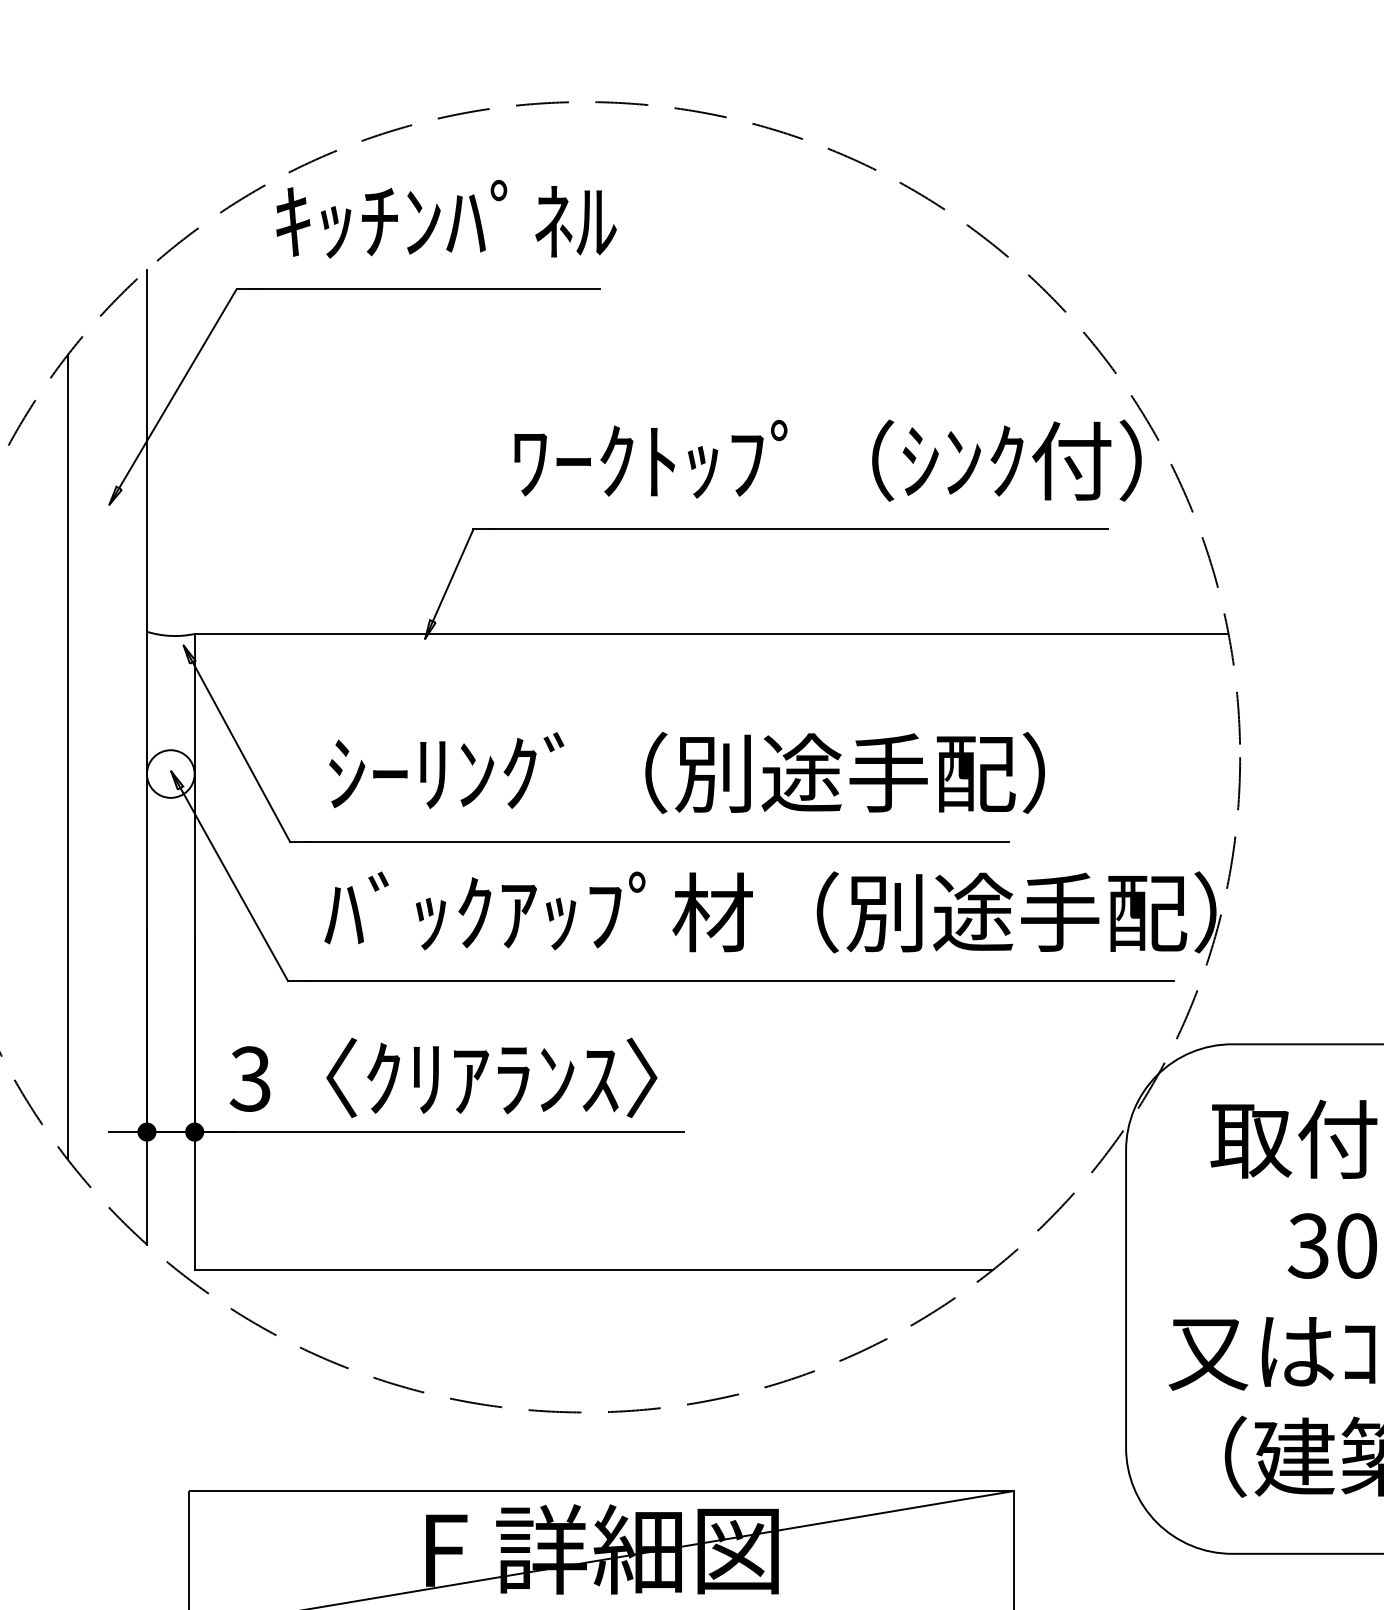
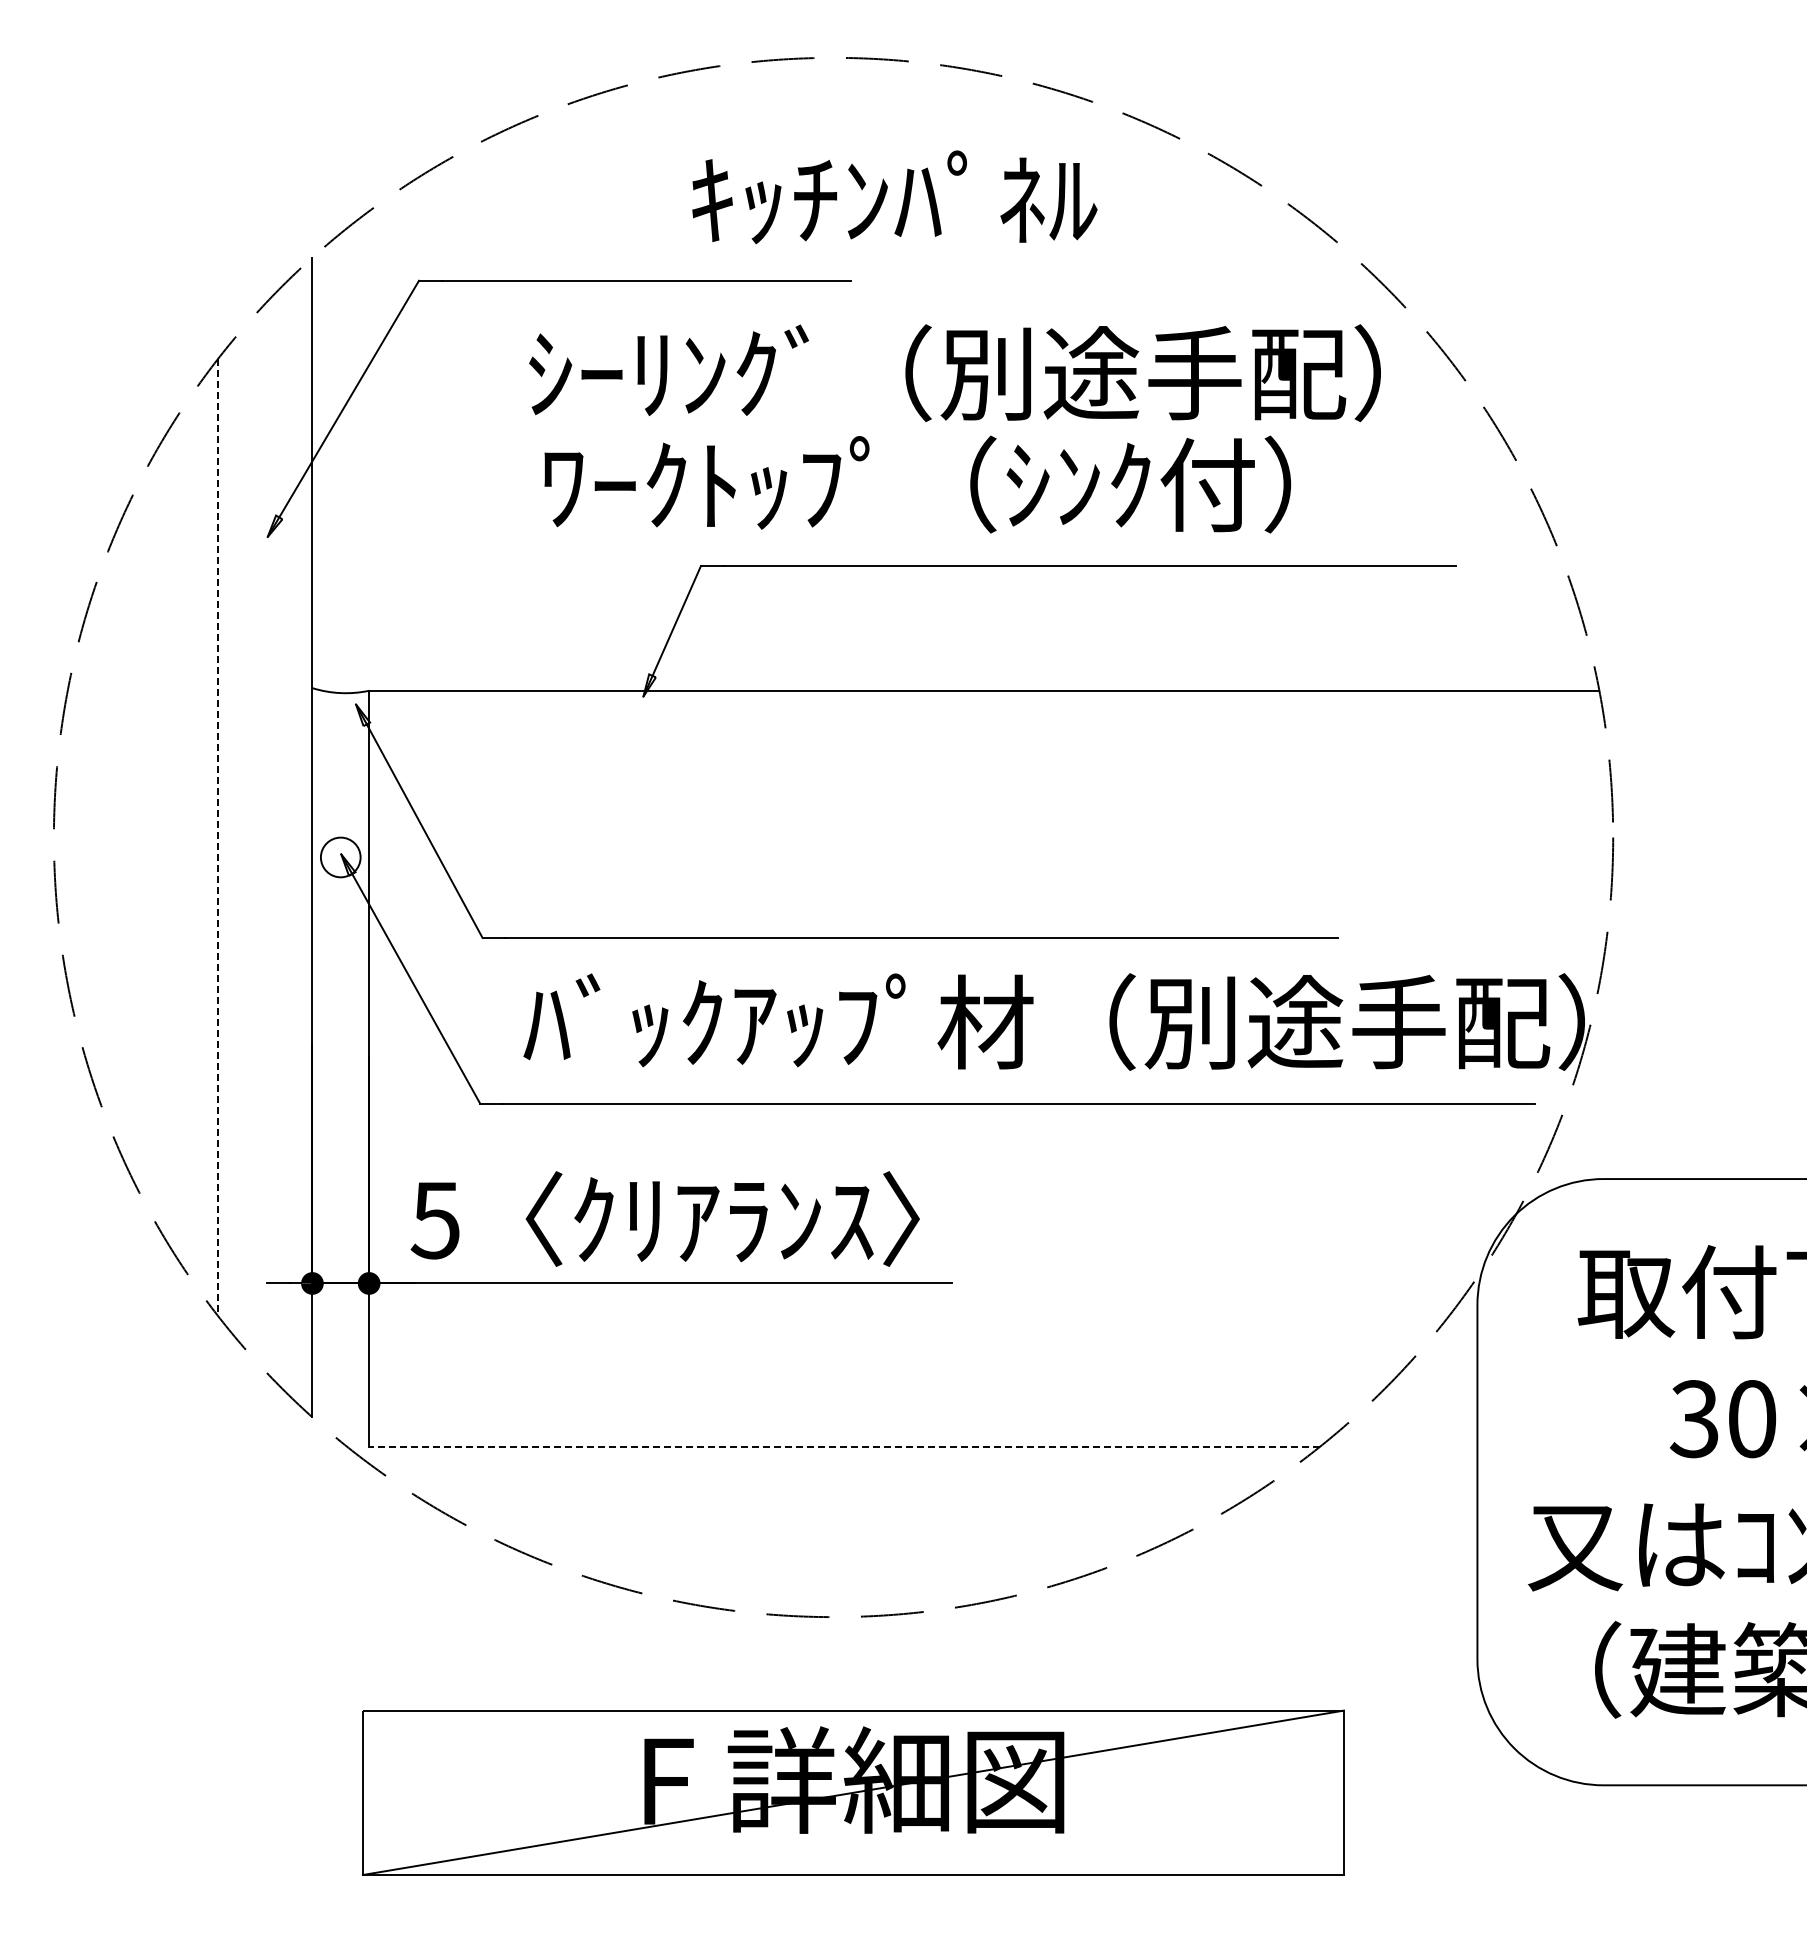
text: (446, 219) -> (894, 197), moved
text: (827, 460) -> (917, 484), moved
line: (67, 757) -> (217, 837), solid -> dashed
text: (686, 773) -> (954, 373), moved
circle: (170, 774) -> (340, 857), size x0.7
text: (249, 1079) -> (434, 1220), 3 -> 5
line: (593, 1269) -> (843, 1447), solid -> dashed

